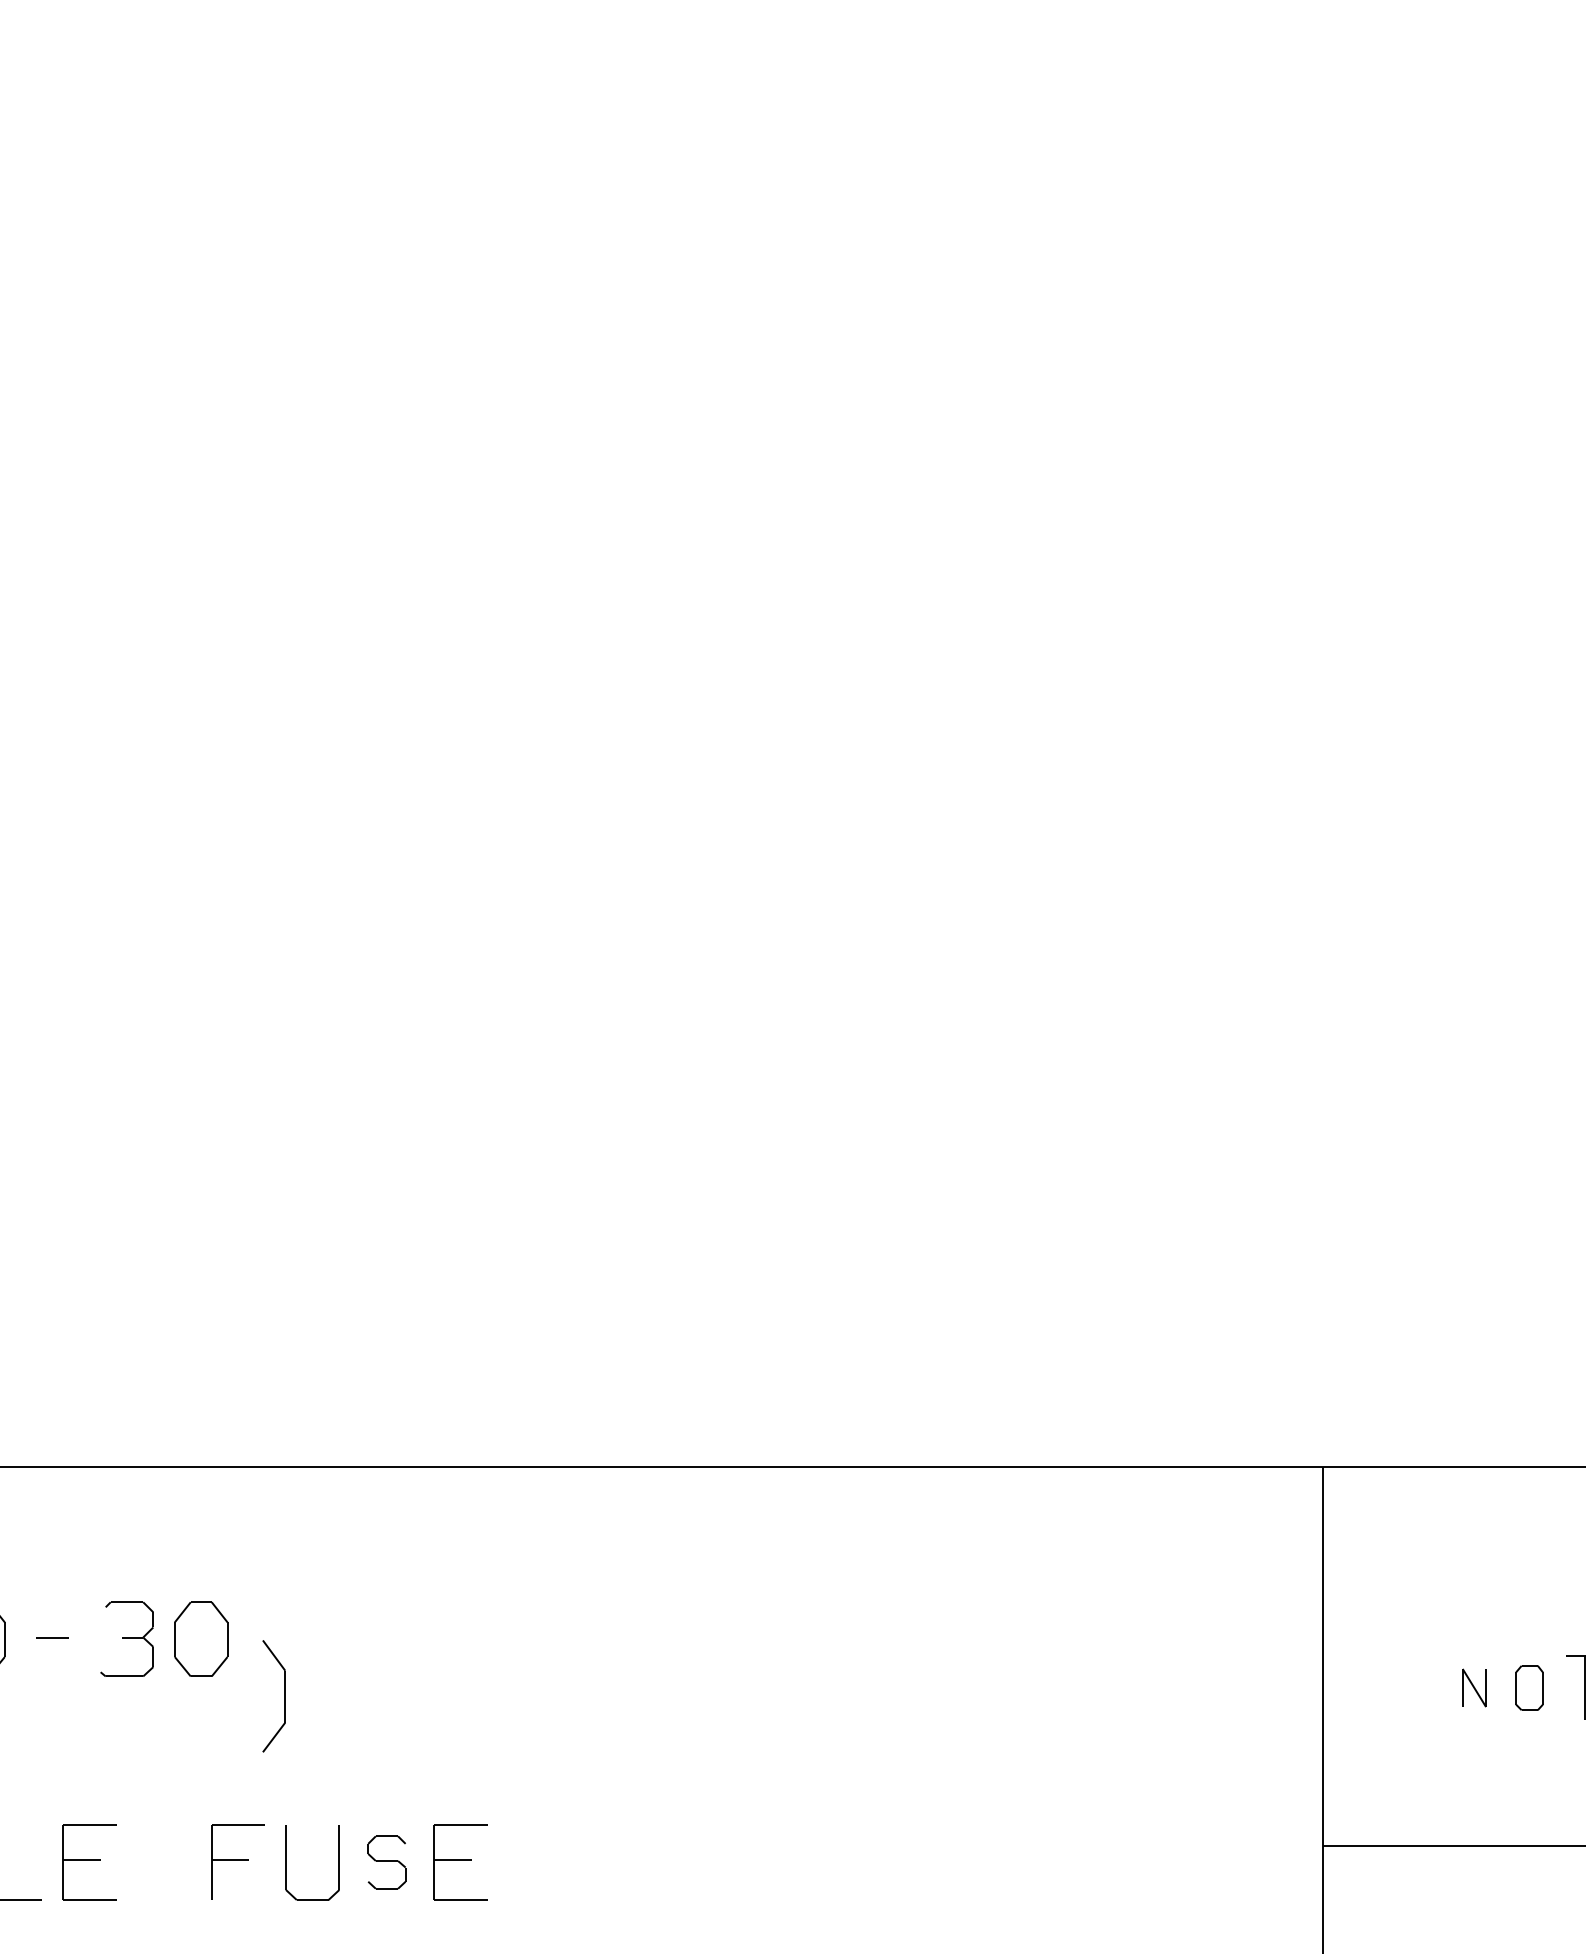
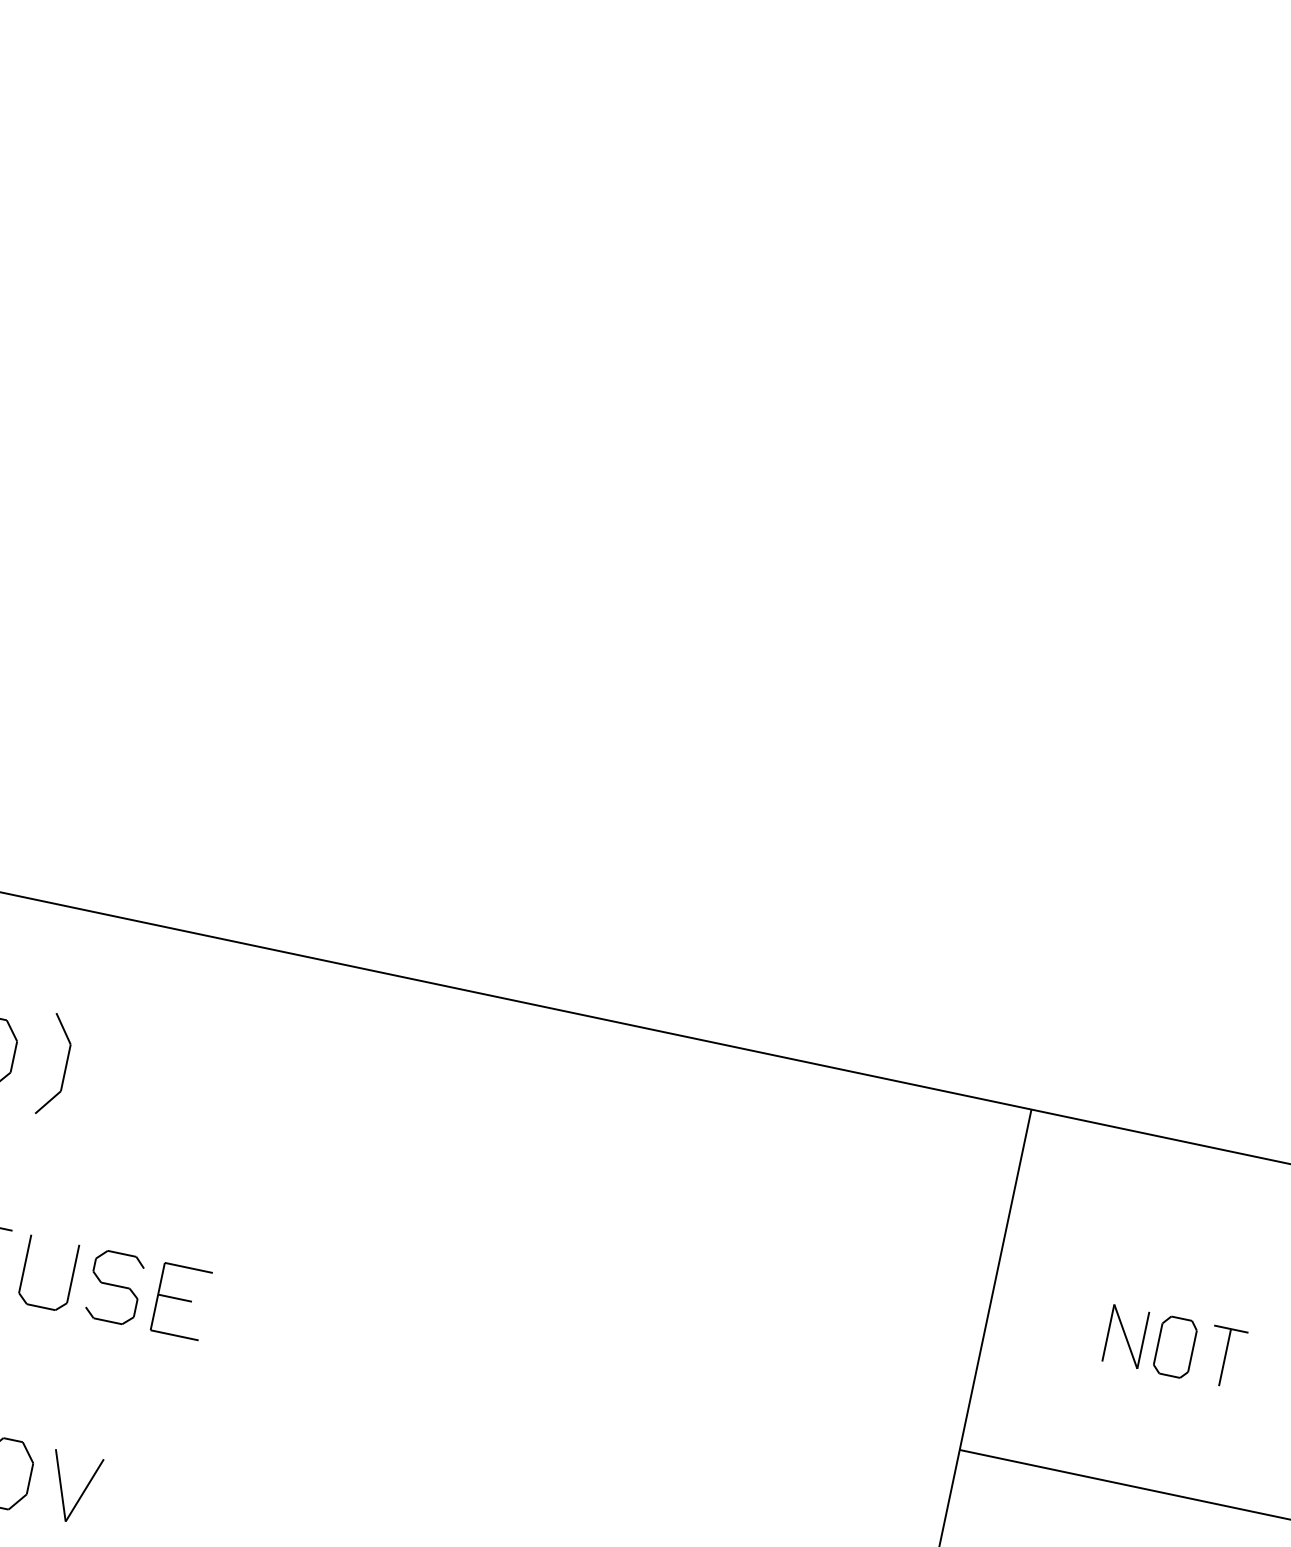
part: (1474, 1687) -> (1126, 1336), size x1.67
part: (1529, 1687) -> (1175, 1346), size x1.43
part: (284, 1696) -> (65, 1067), moved
part: (386, 1862) -> (114, 1287), size x1.43

